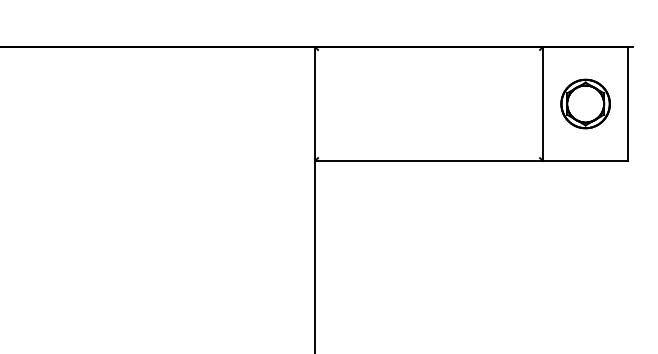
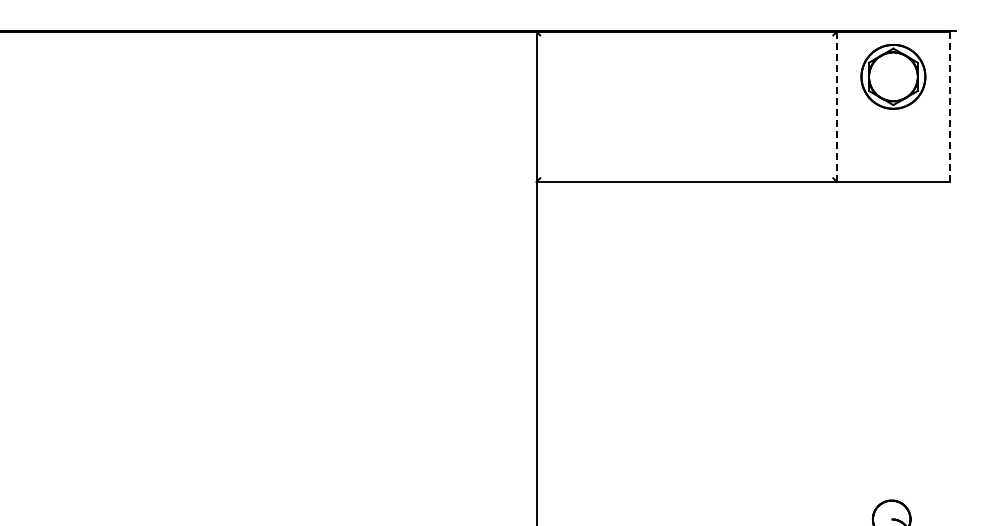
line: (543, 103) -> (837, 106), solid -> dashed
part: (585, 103) -> (893, 76), moved
line: (628, 103) -> (949, 106), solid -> dashed

